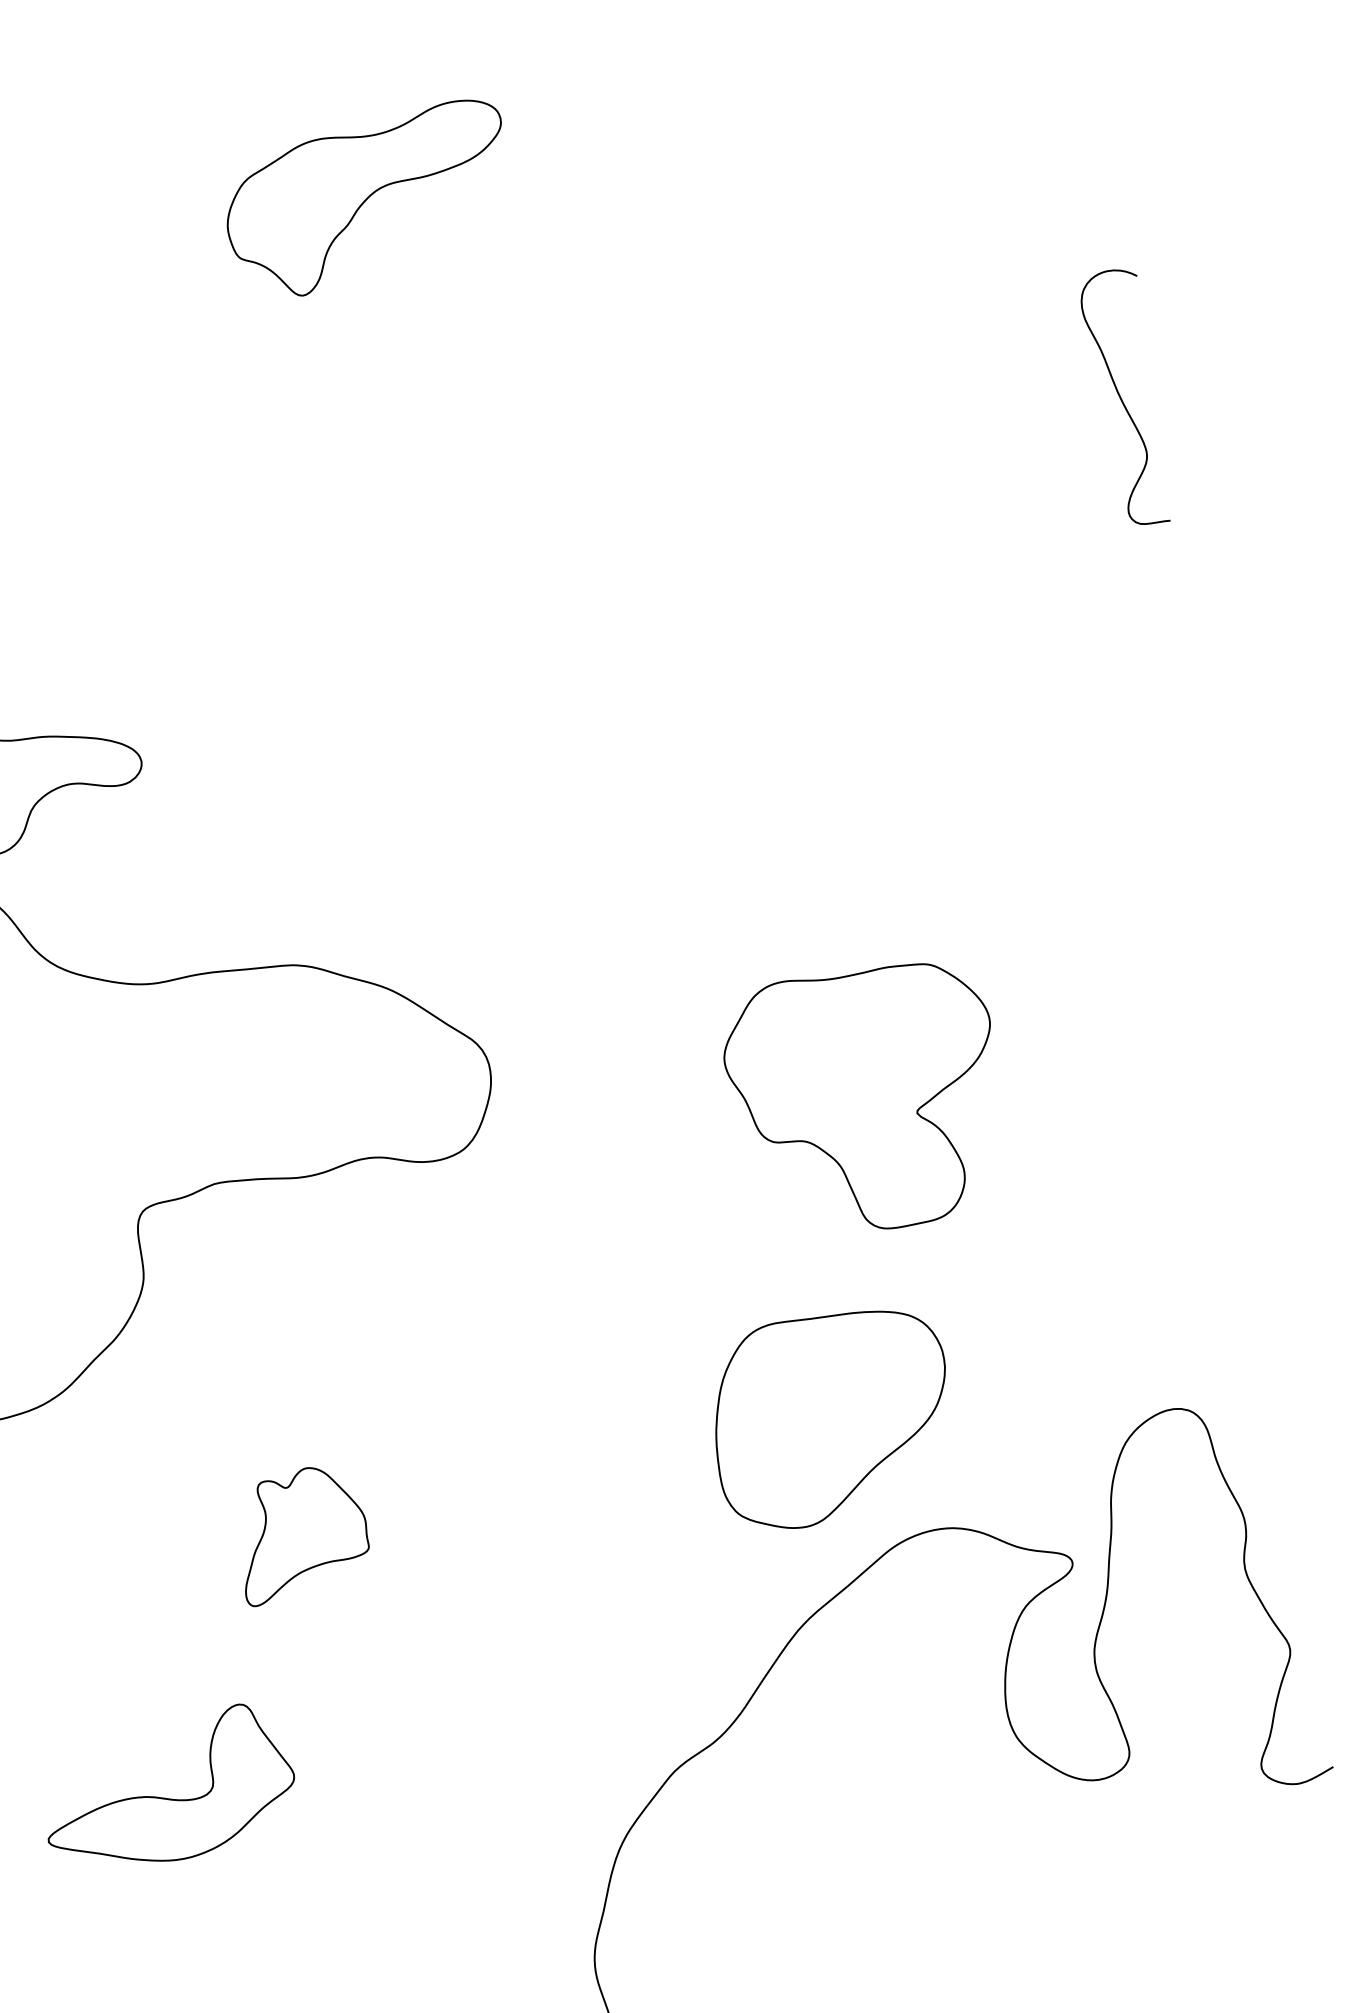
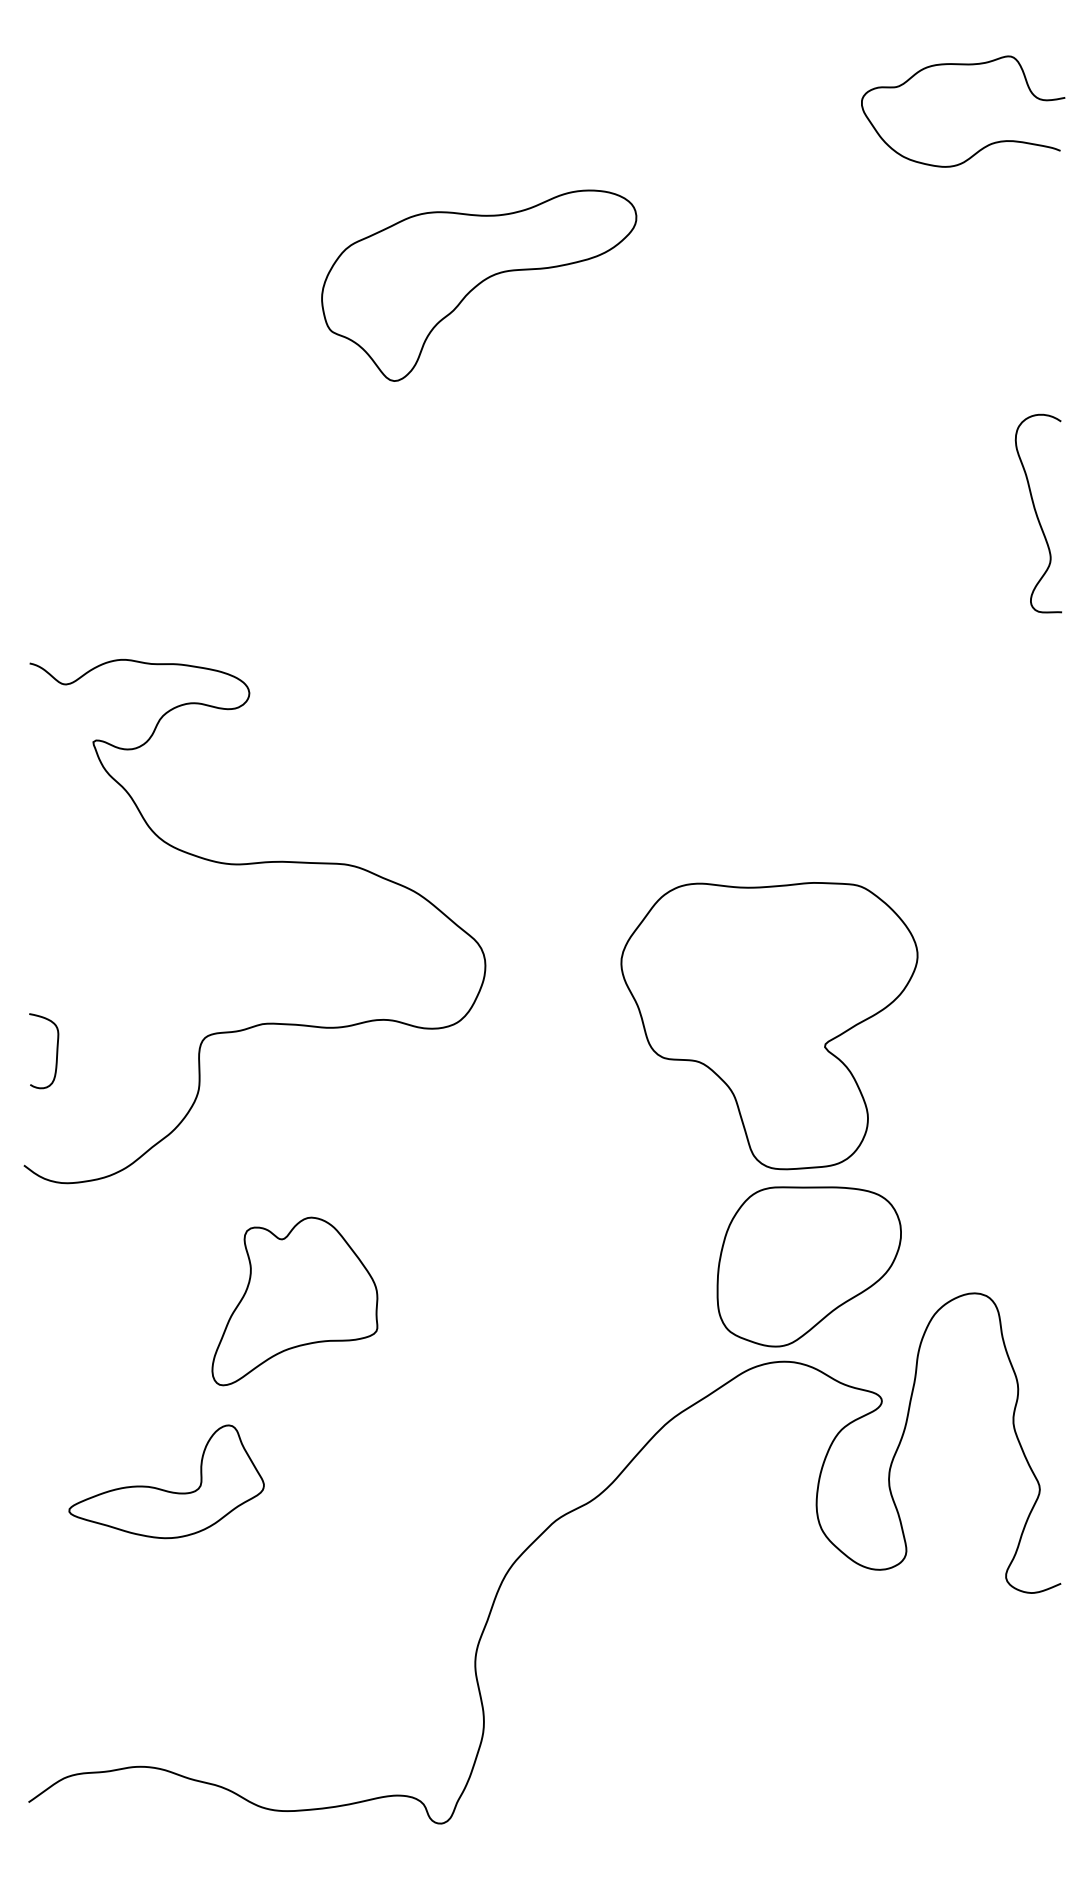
part: (367, 199) -> (479, 285), size x1.43
part: (865, 1101) -> (769, 1026), size x1.43
part: (831, 1419) -> (808, 1266), moved
part: (302, 1534) -> (294, 1301), size x1.67

